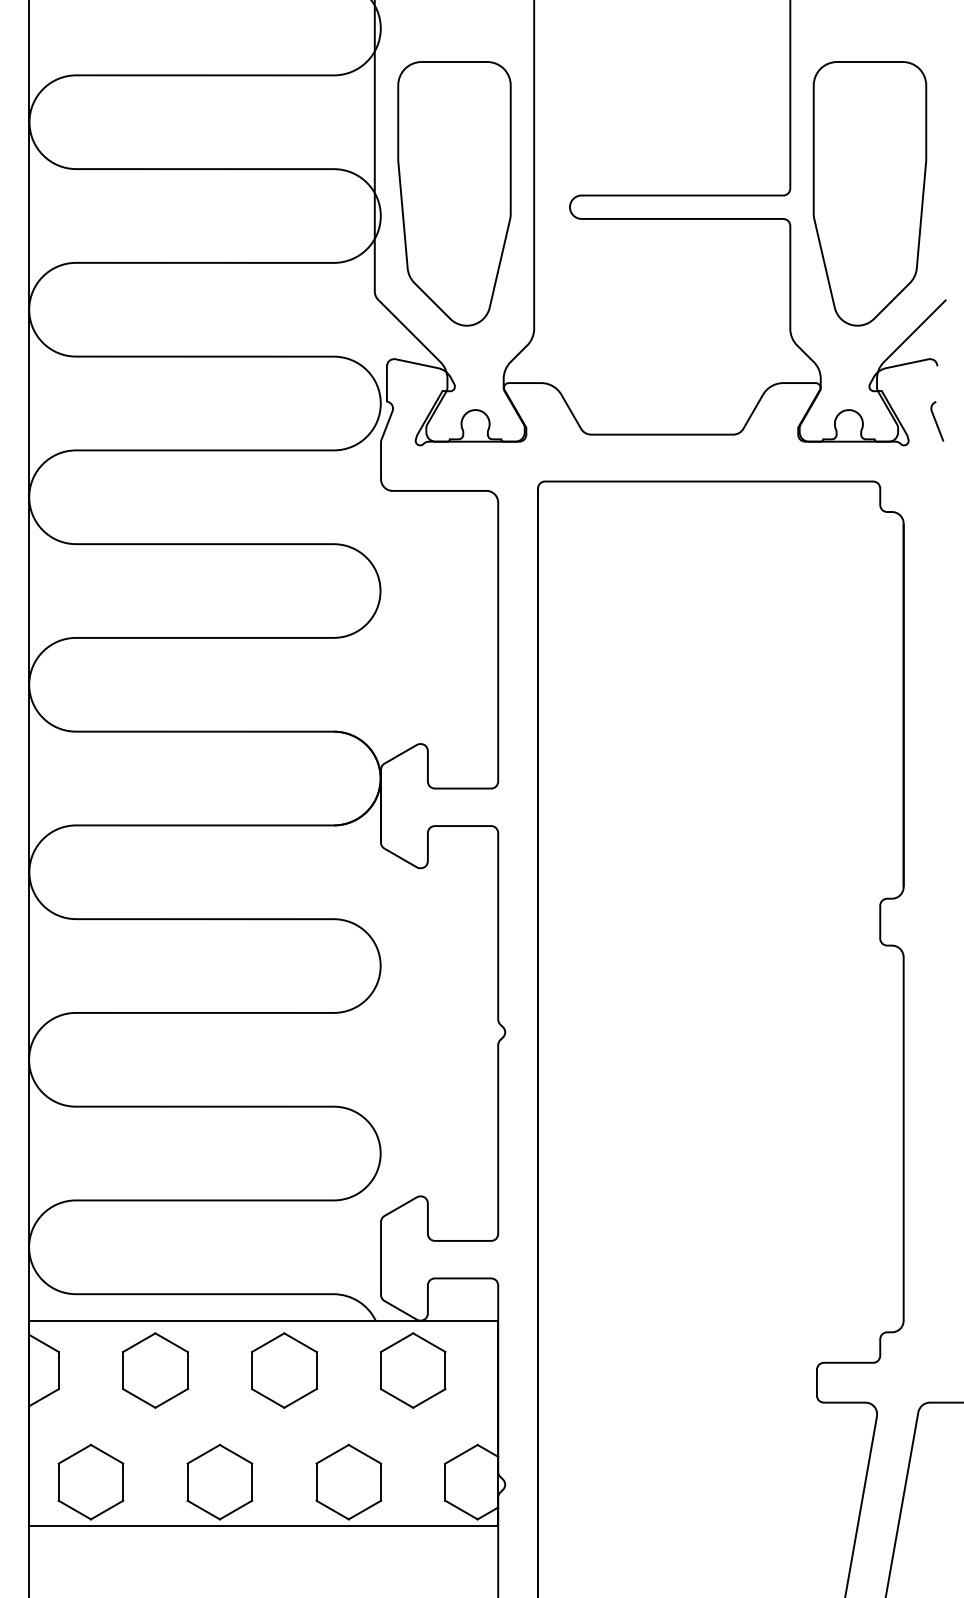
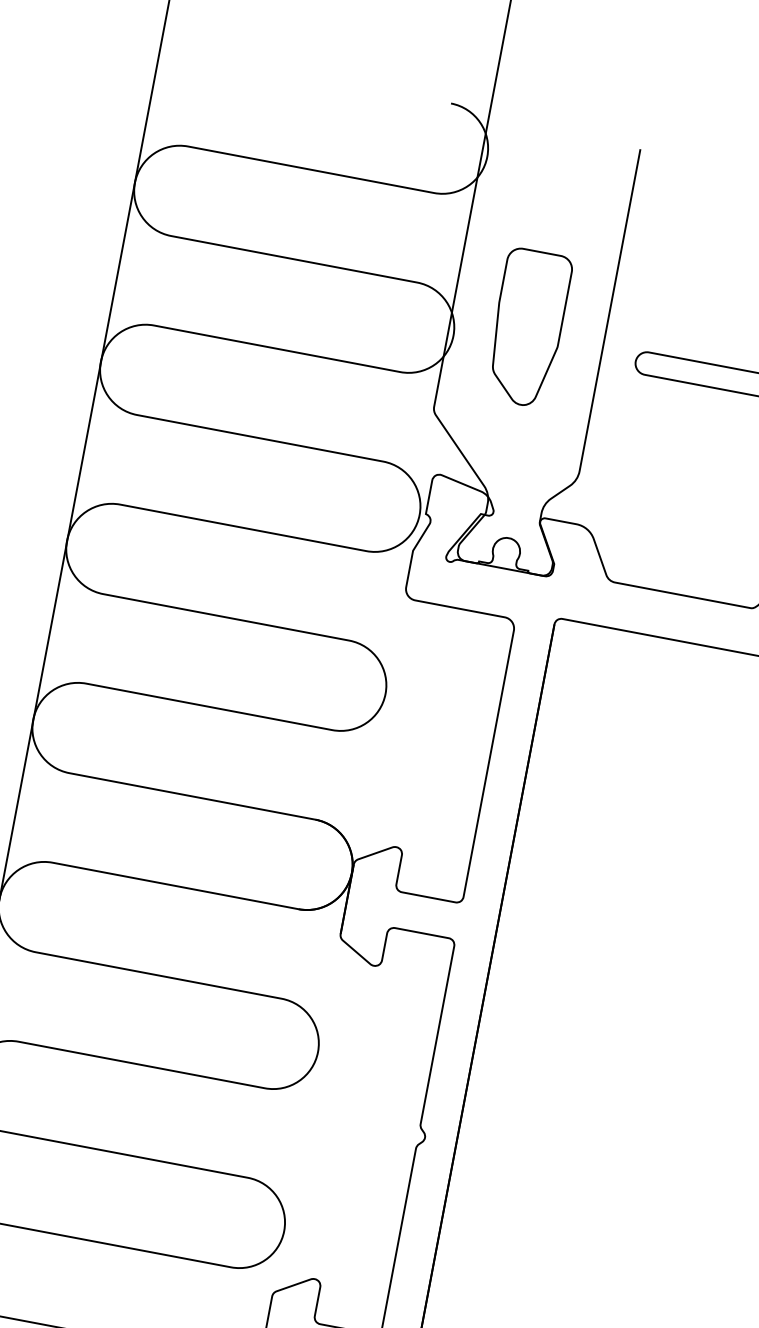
part: (454, 193) -> (527, 327), size x0.6

